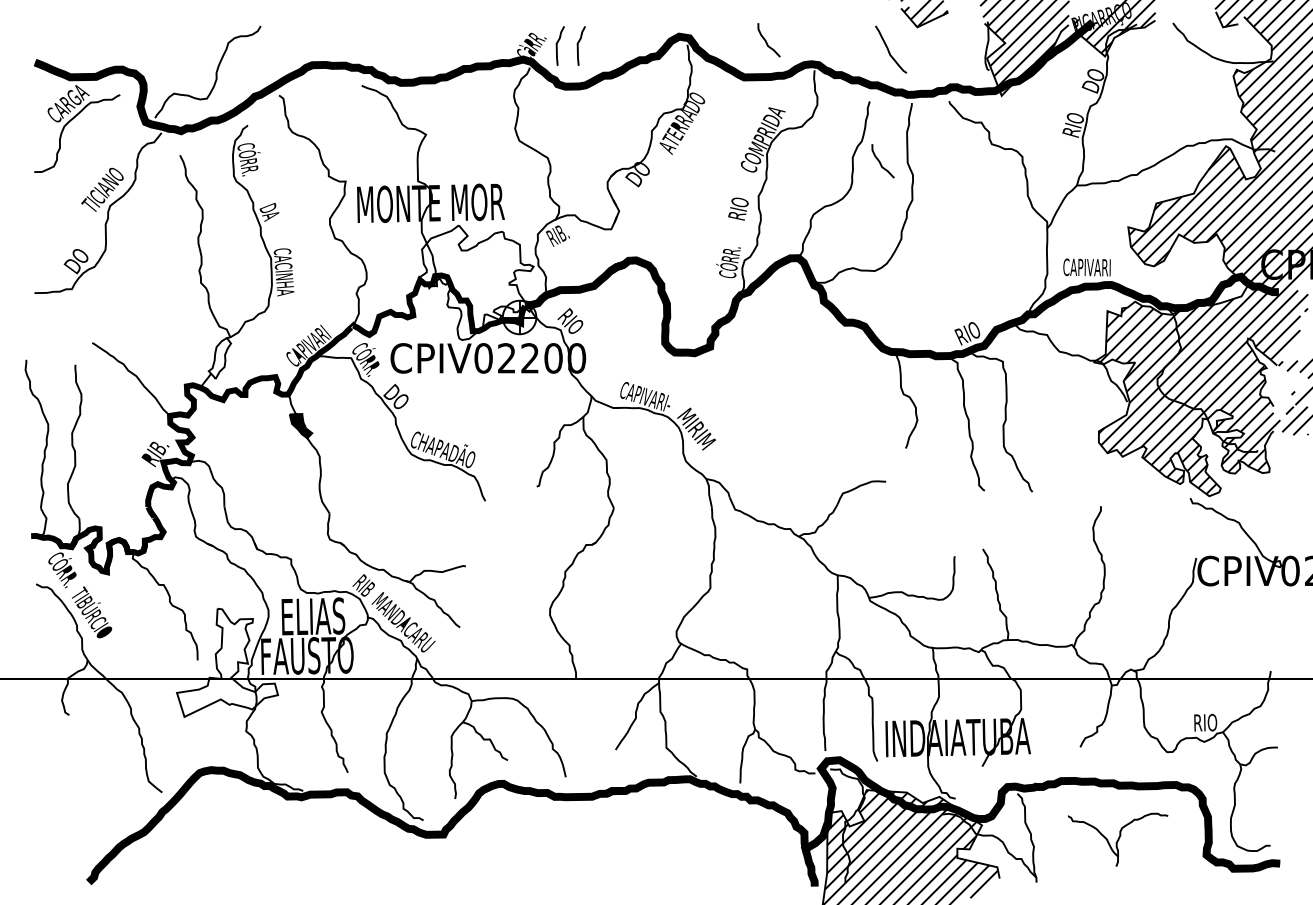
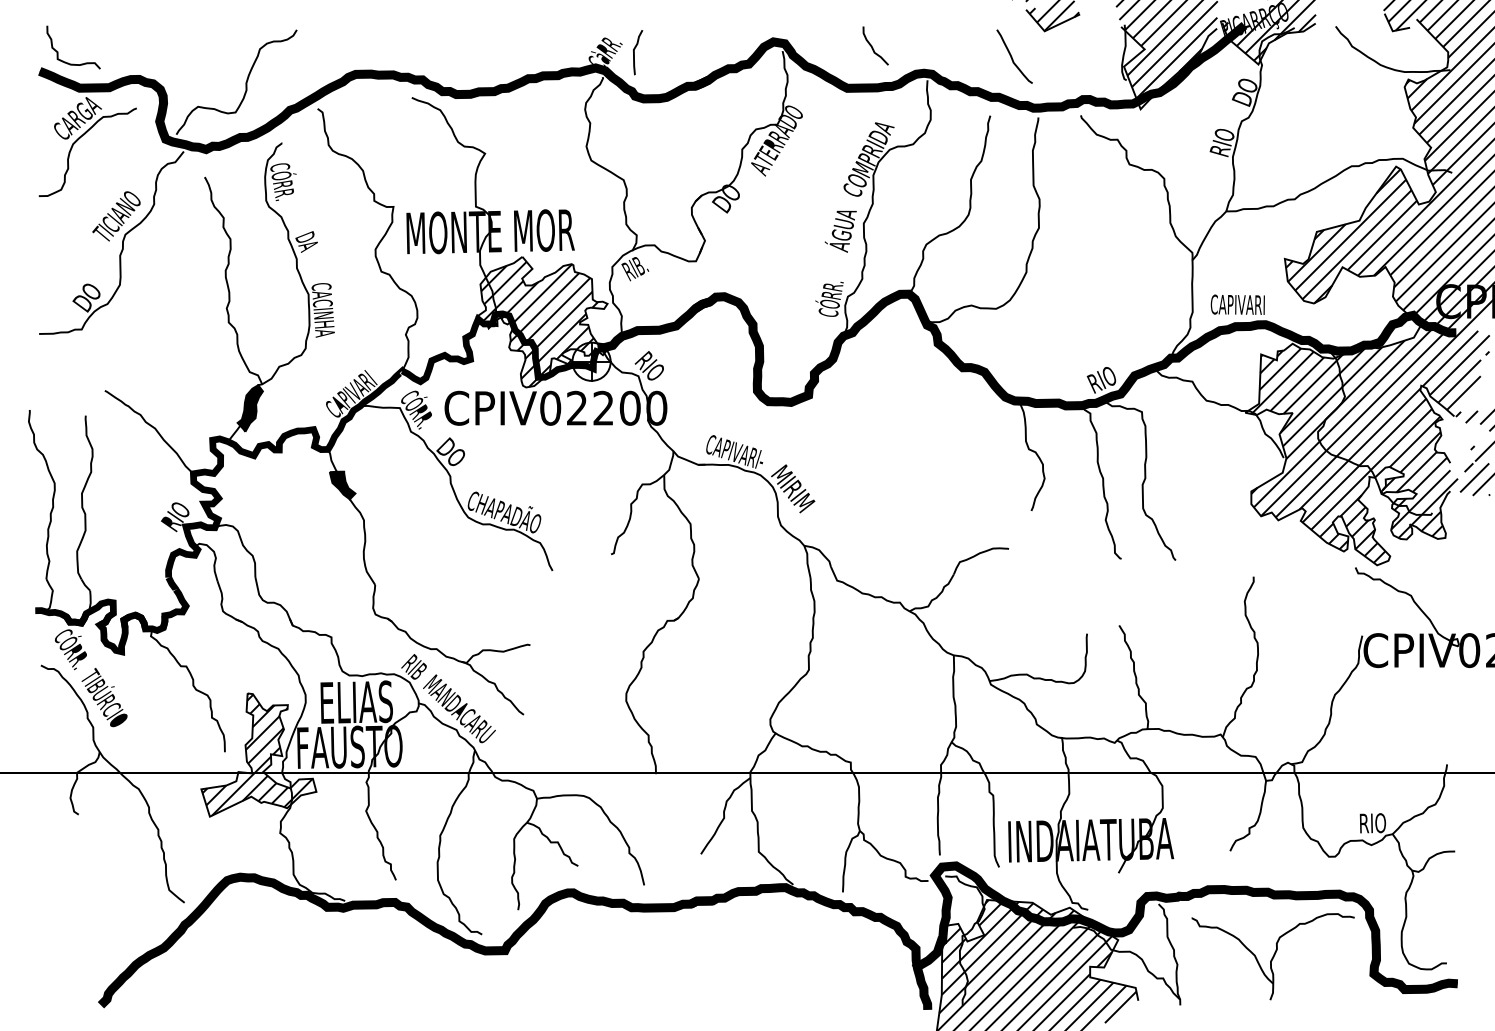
curve: (51, 45) -> (58, 51), added
curve: (578, 45) -> (658, 51), removed
curve: (880, 161) -> (1002, 184), removed
text: (738, 203) -> (840, 231), RIO -> ÁGUA
hatch: (476, 284) -> (542, 324), added
fill: (219, 358) -> (249, 408), added
text: (159, 448) -> (181, 510), RIB. -> RIO
hatch: (227, 662) -> (258, 754), added
part: (1117, 839) -> (1272, 956), size x1.43

